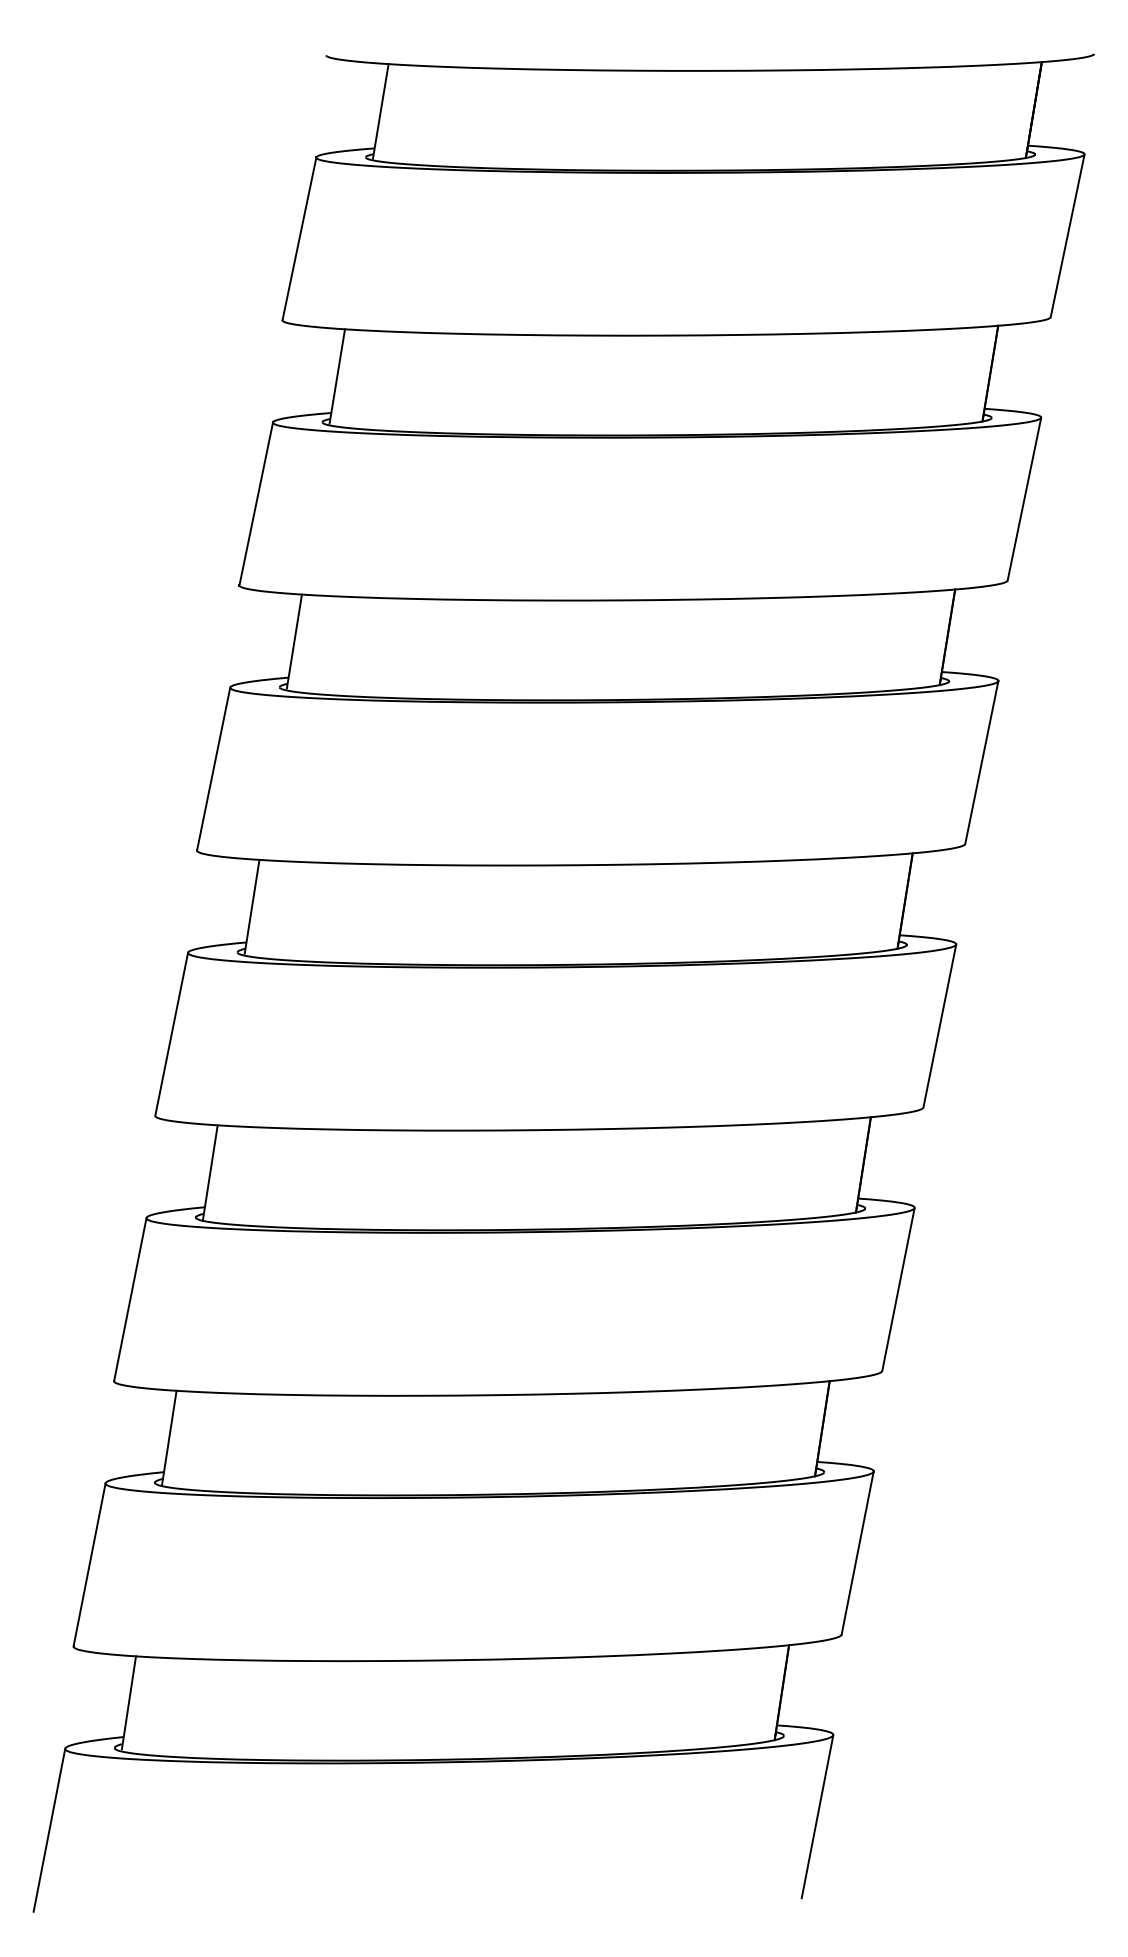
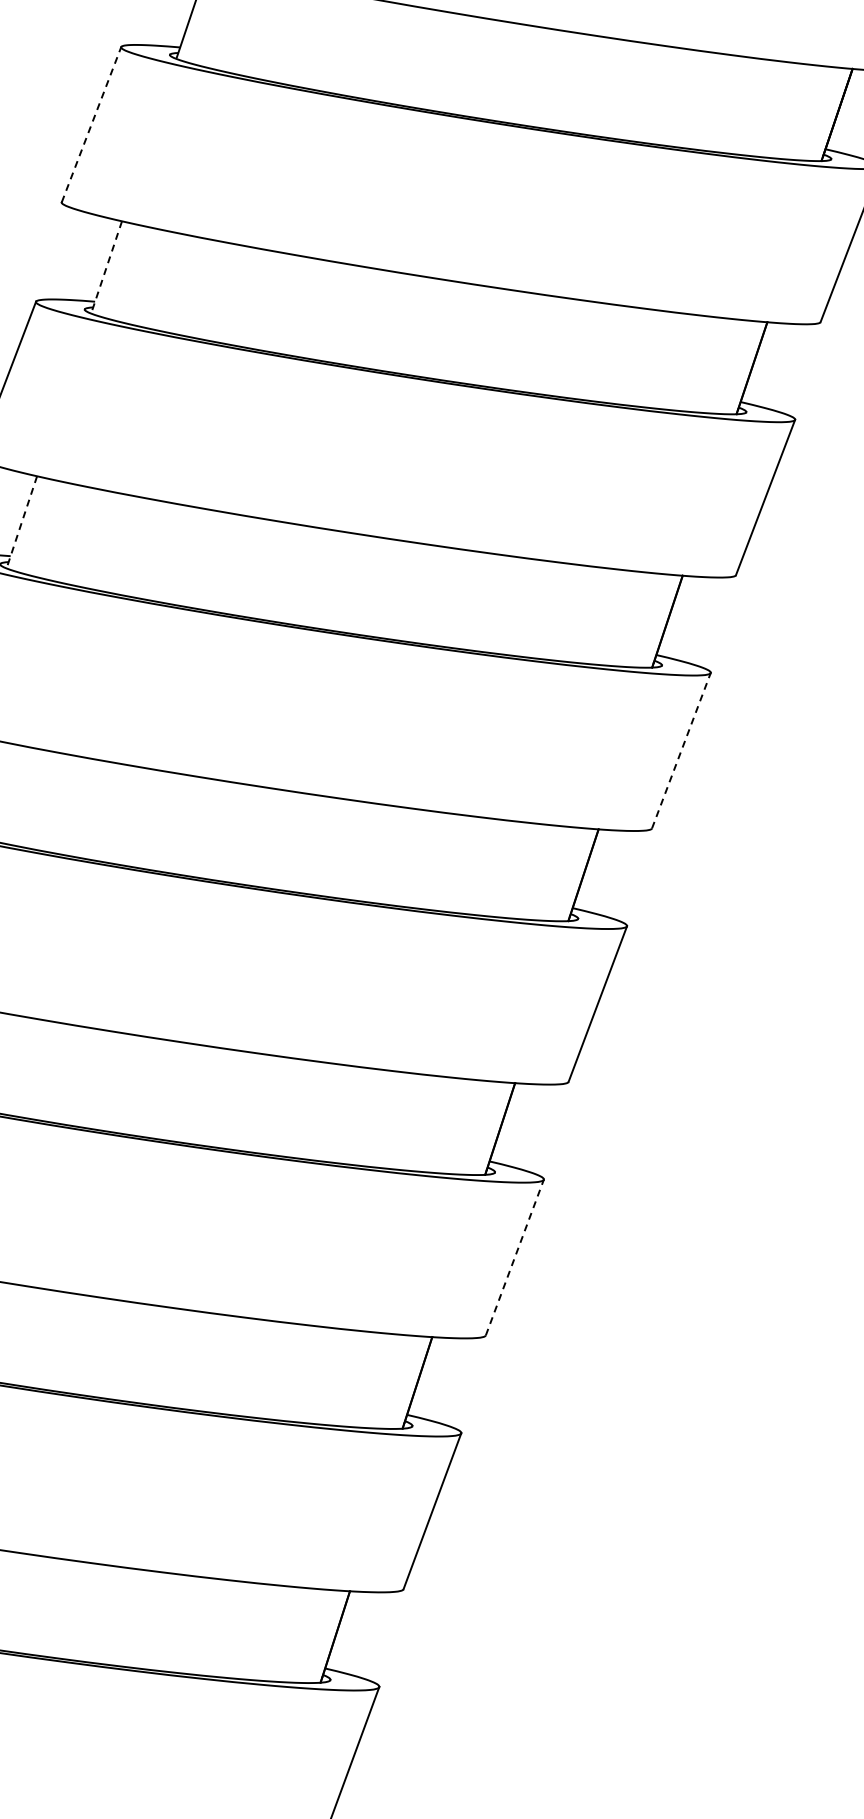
line: (299, 238) -> (91, 124), solid -> dashed
line: (337, 376) -> (107, 266), solid -> dashed
line: (294, 641) -> (22, 521), solid -> dashed
line: (981, 762) -> (681, 750), solid -> dashed
line: (898, 1289) -> (514, 1257), solid -> dashed

